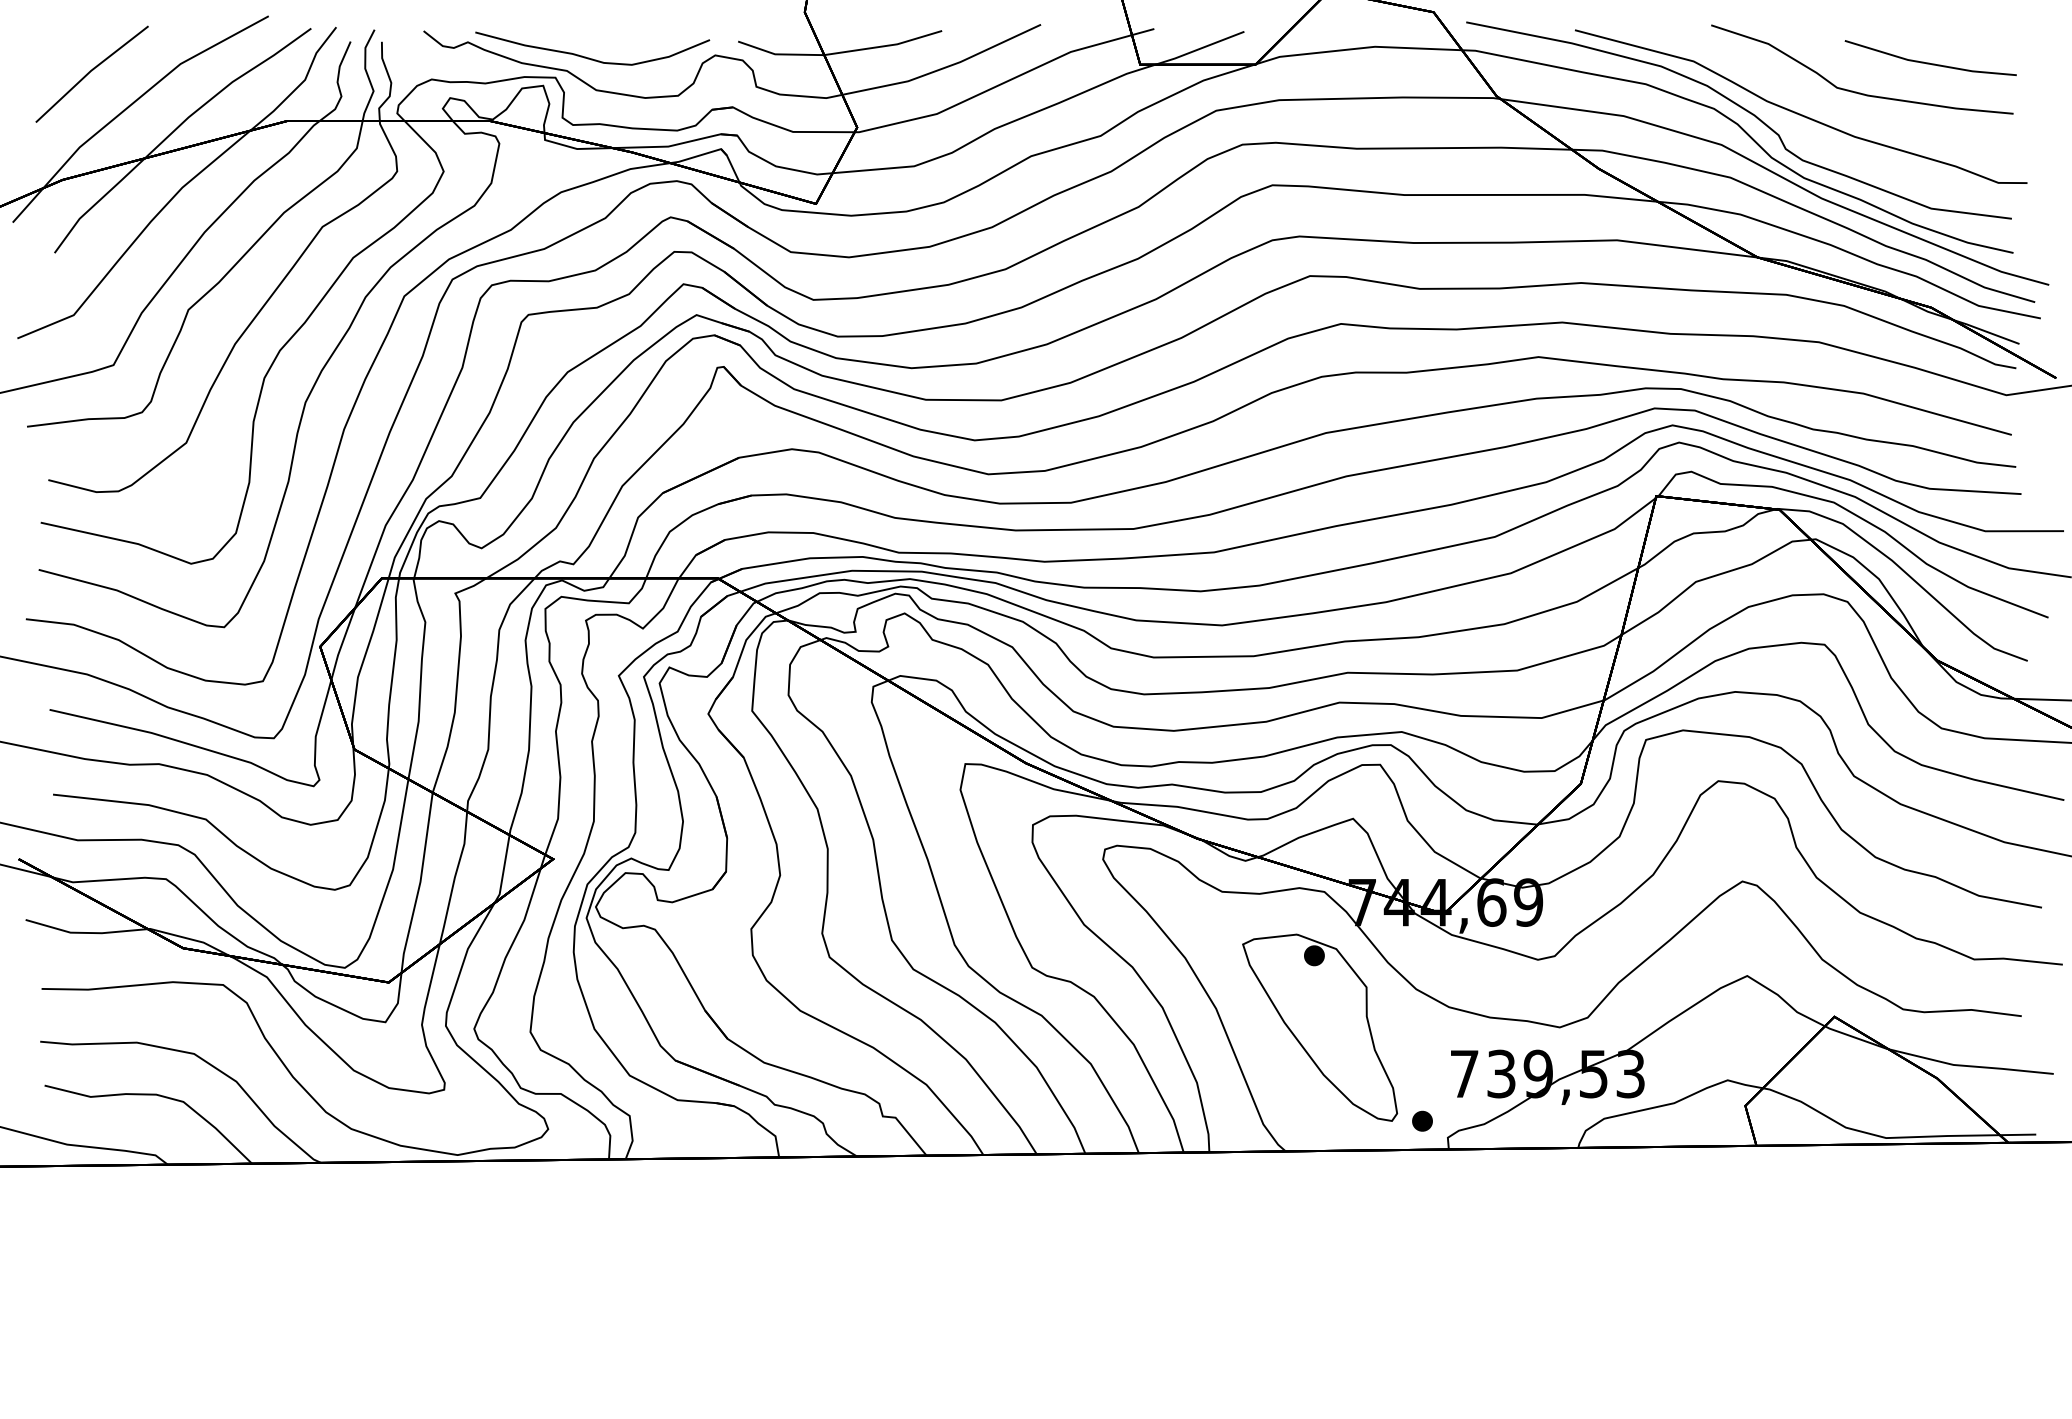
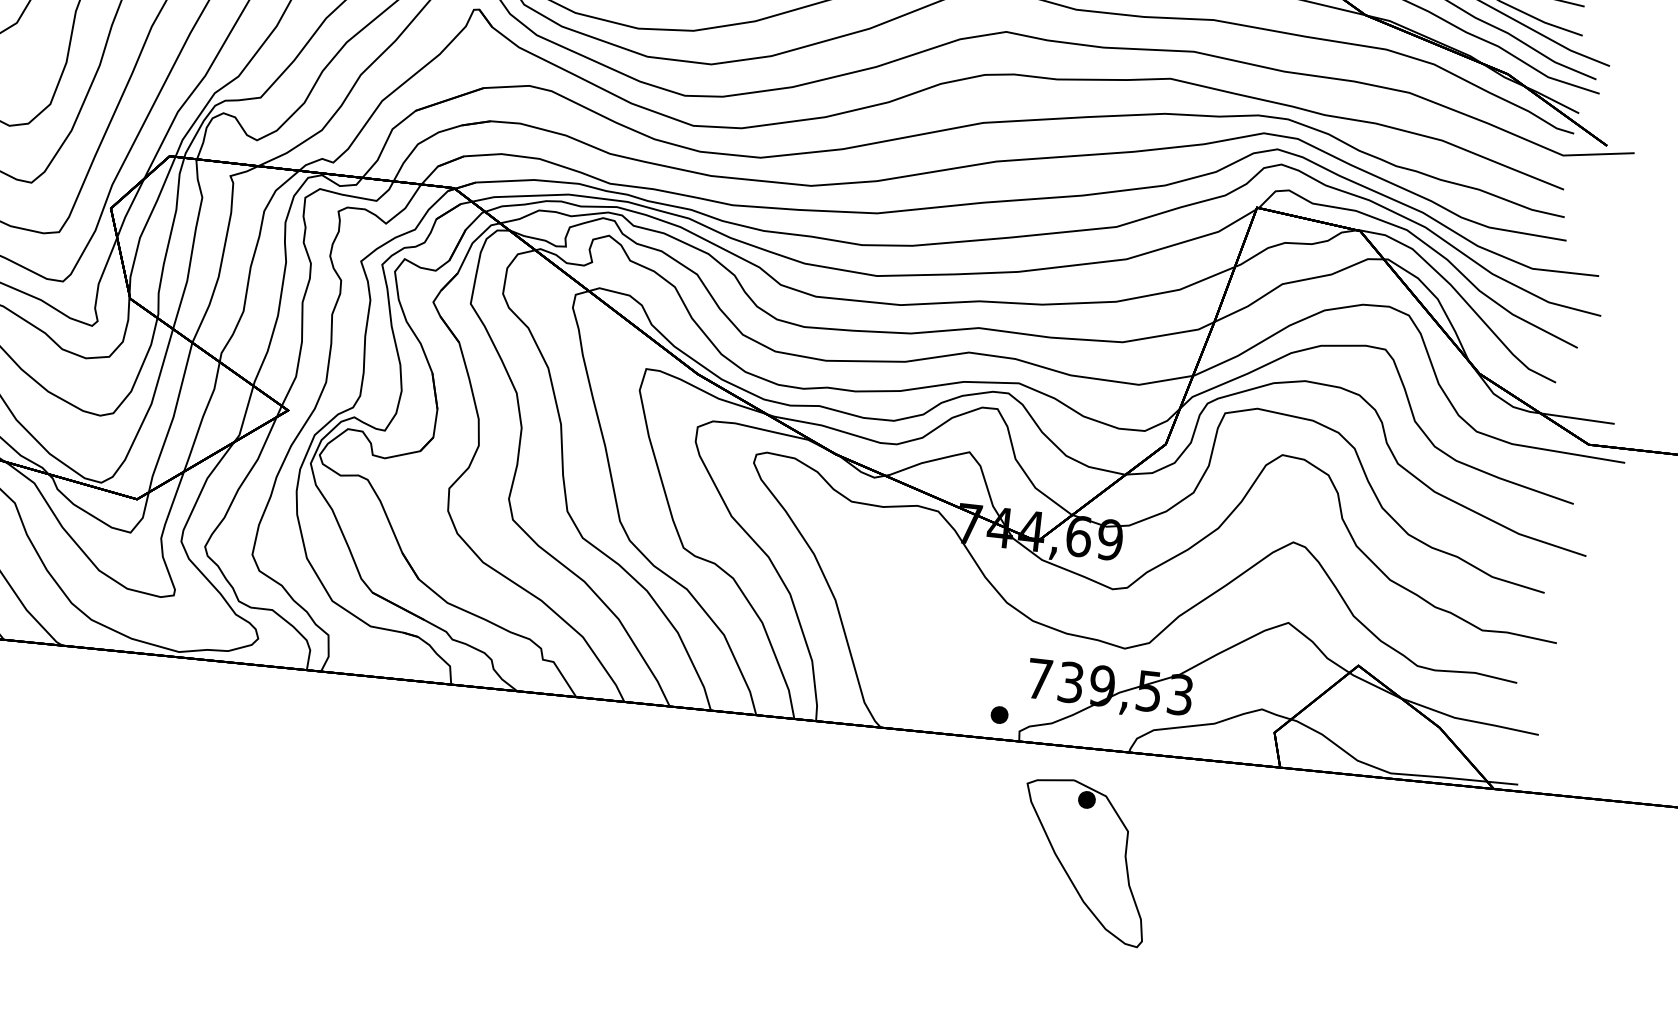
part: (1320, 1027) -> (1085, 861), moved

